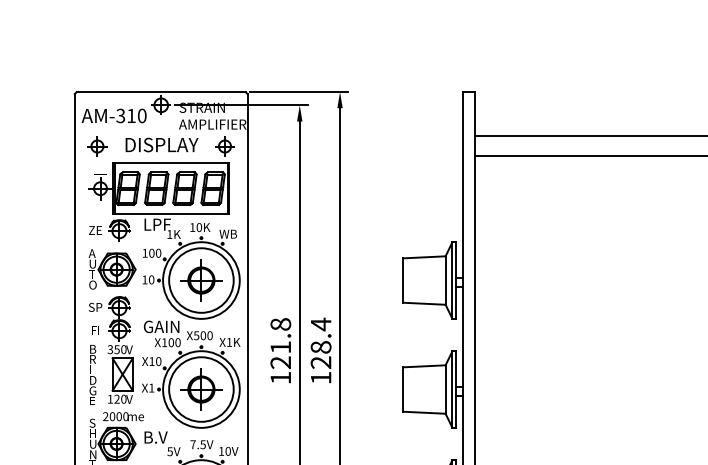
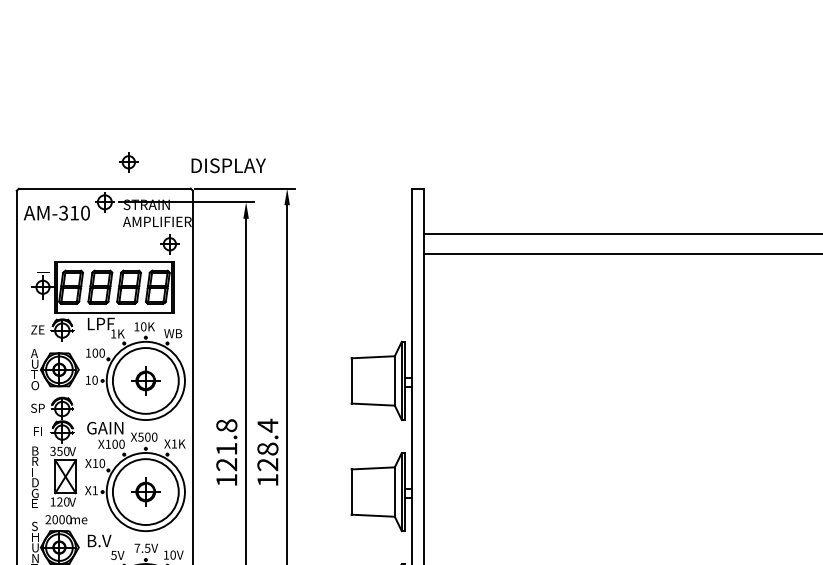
text: (161, 144) -> (228, 165), moved
part: (97, 146) -> (128, 162), moved
part: (201, 280) -> (145, 380), size x0.7
part: (201, 388) -> (145, 491), size x0.7

